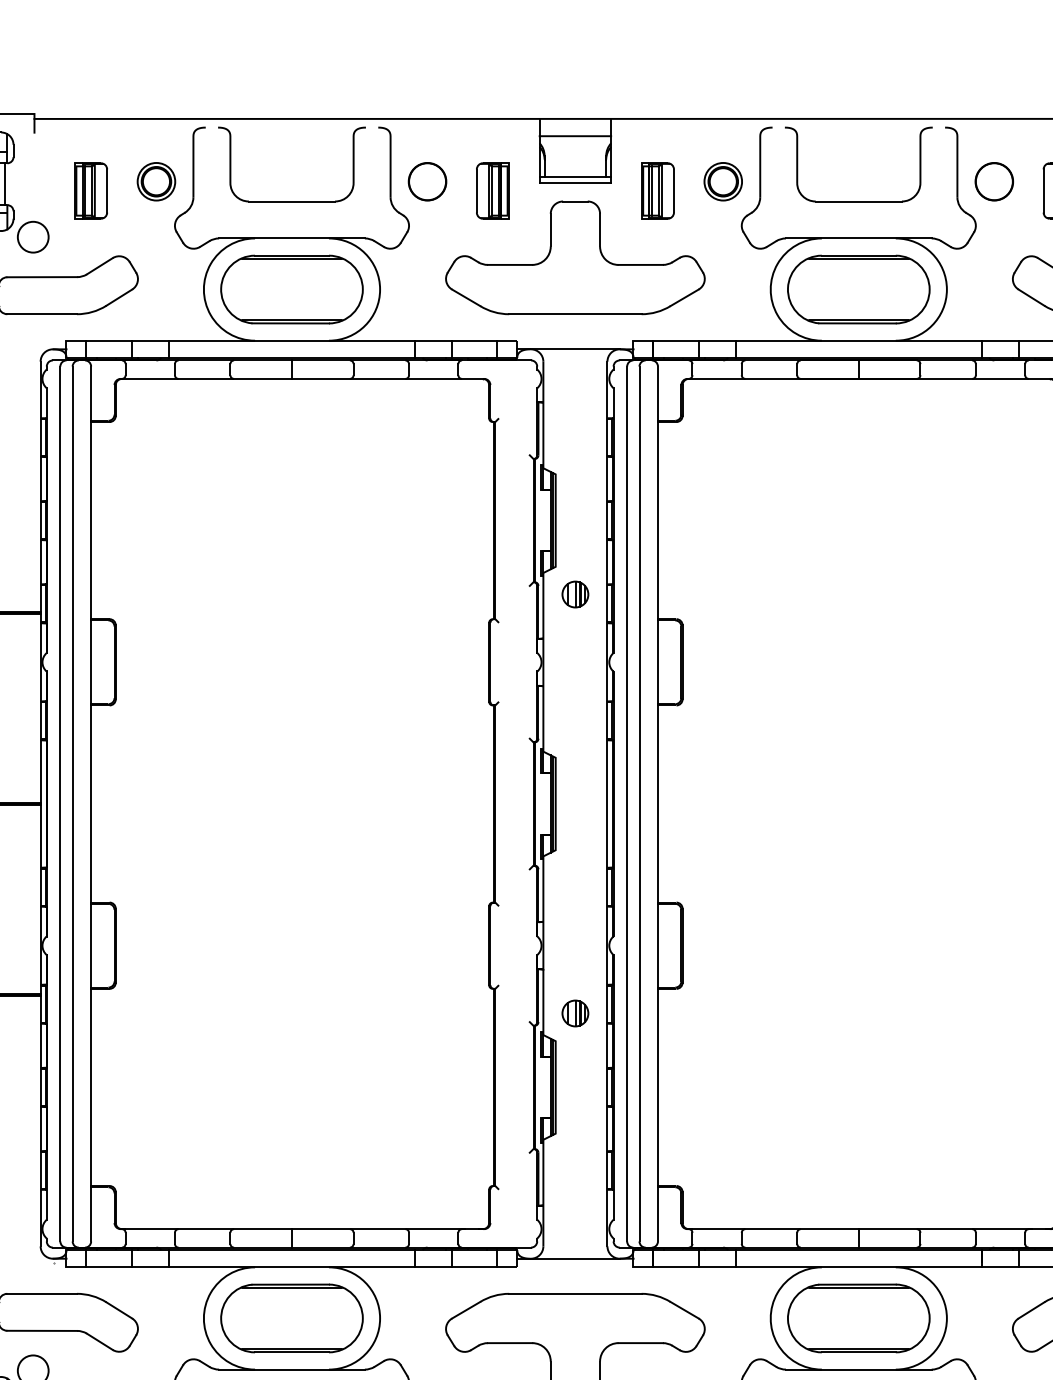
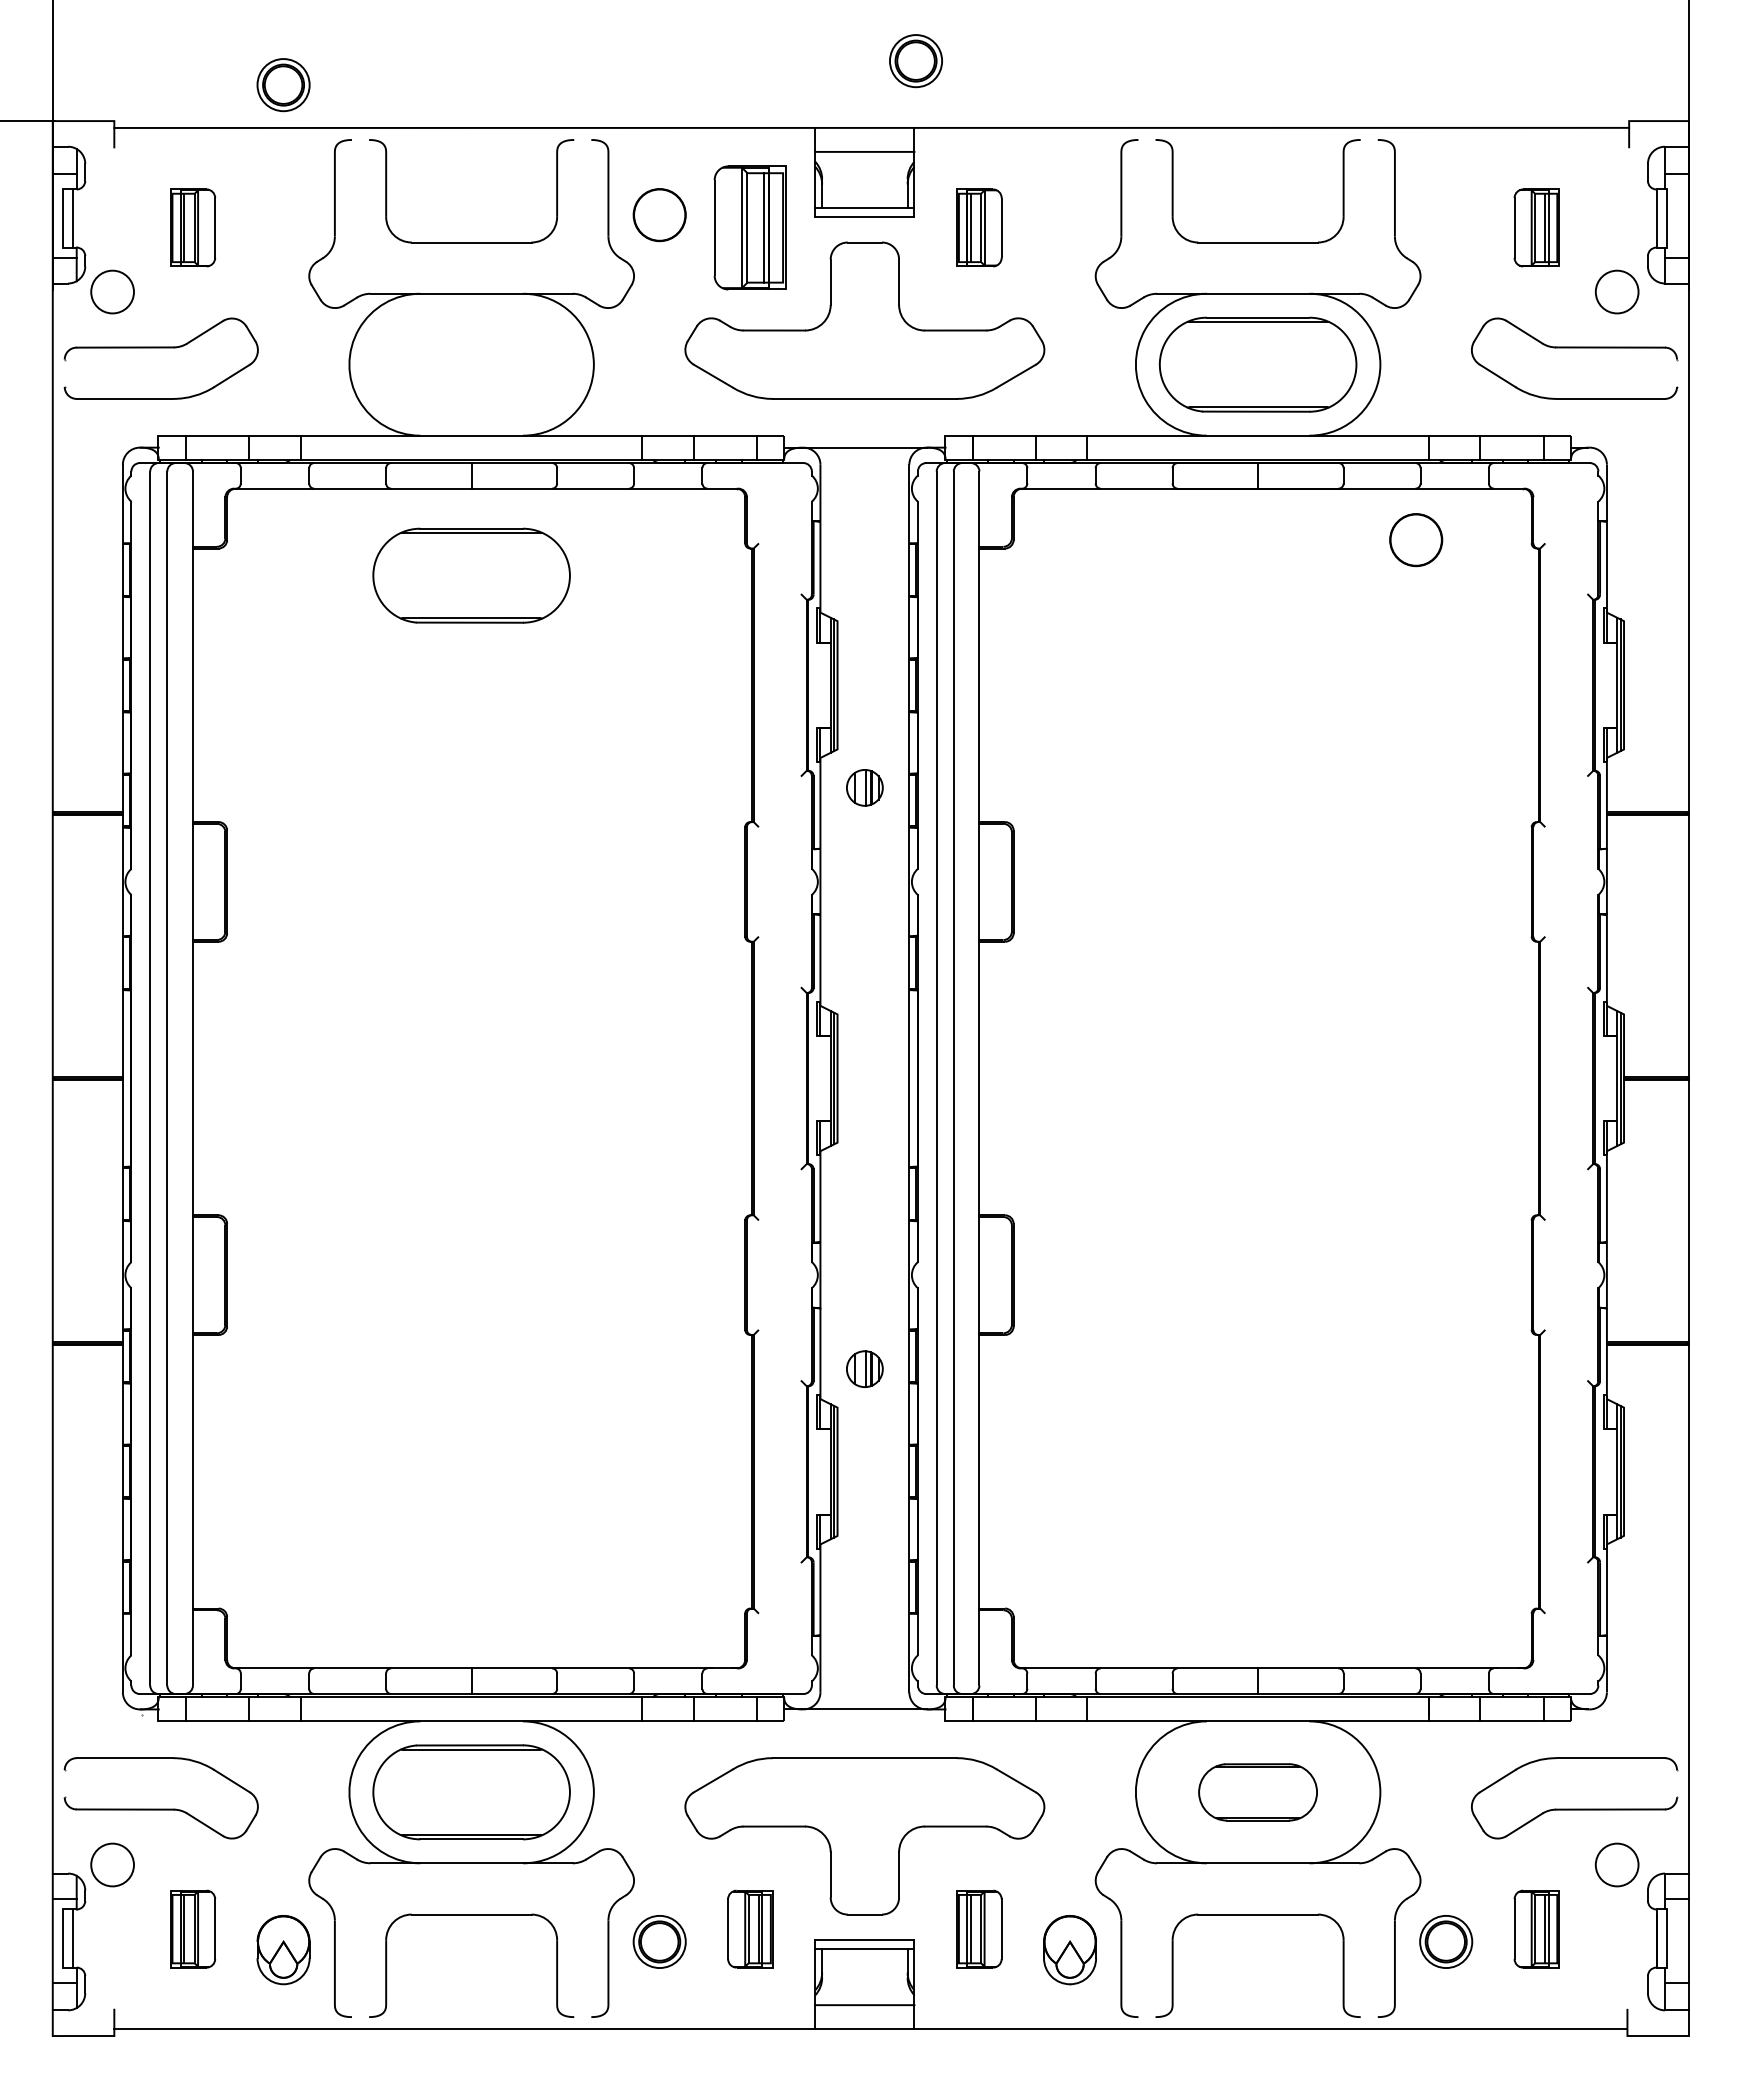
part: (156, 182) -> (283, 85), moved
part: (722, 182) -> (915, 61), moved
circle: (994, 182) -> (1416, 540), moved
part: (492, 190) -> (750, 227), size x1.6
part: (291, 289) -> (471, 575), moved
part: (858, 1318) -> (1257, 1792), size x0.6

